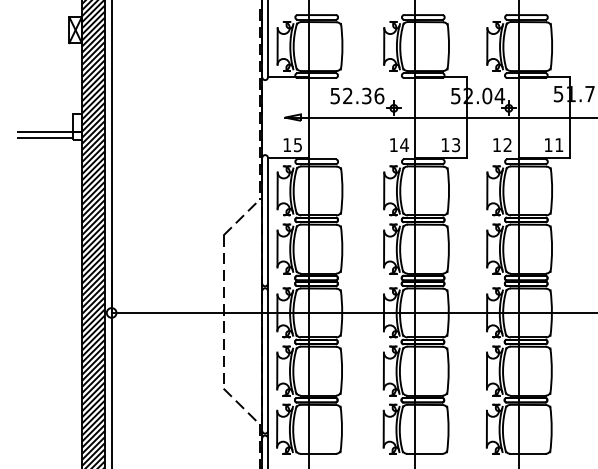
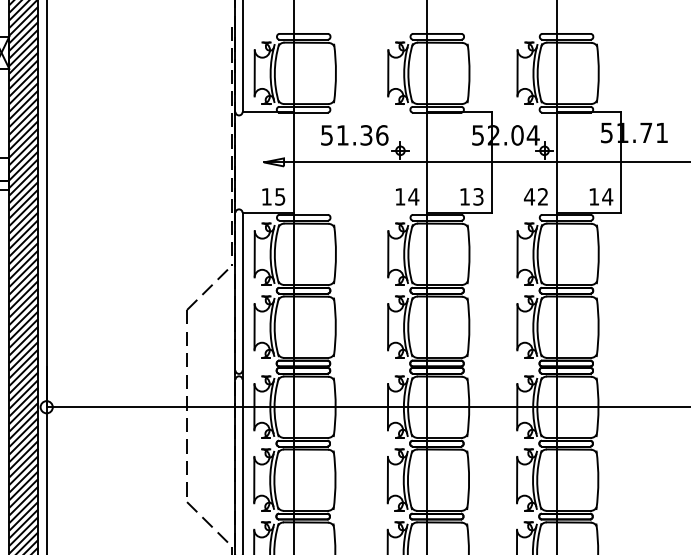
text: (347, 95) -> (342, 134), 52.36 -> 51.36
text: (496, 144) -> (529, 196), 12 -> 42
text: (558, 144) -> (606, 196), 11 -> 14

